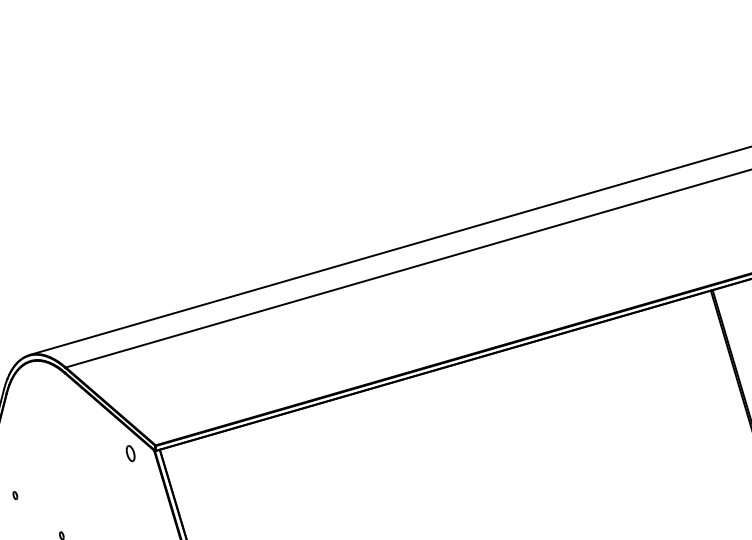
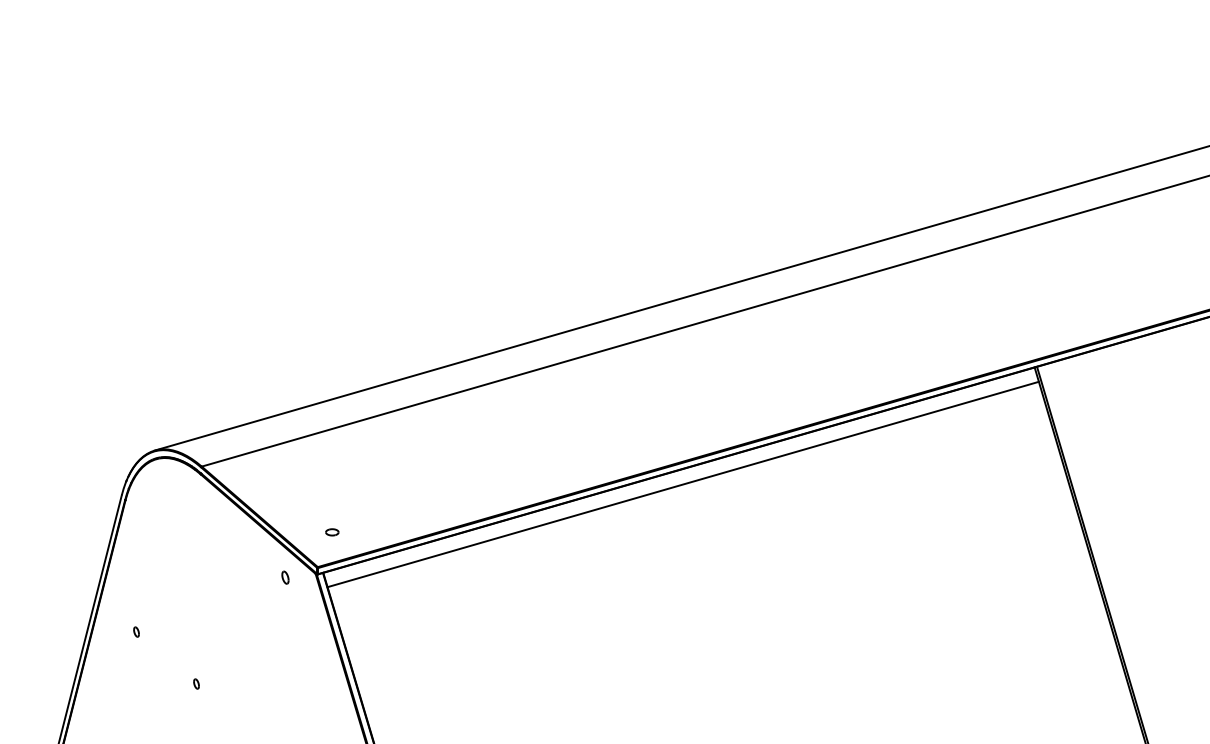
line: (438, 381) -> (682, 484), added
part: (167, 418) -> (332, 532), added
part: (130, 453) -> (285, 577), size x0.62

